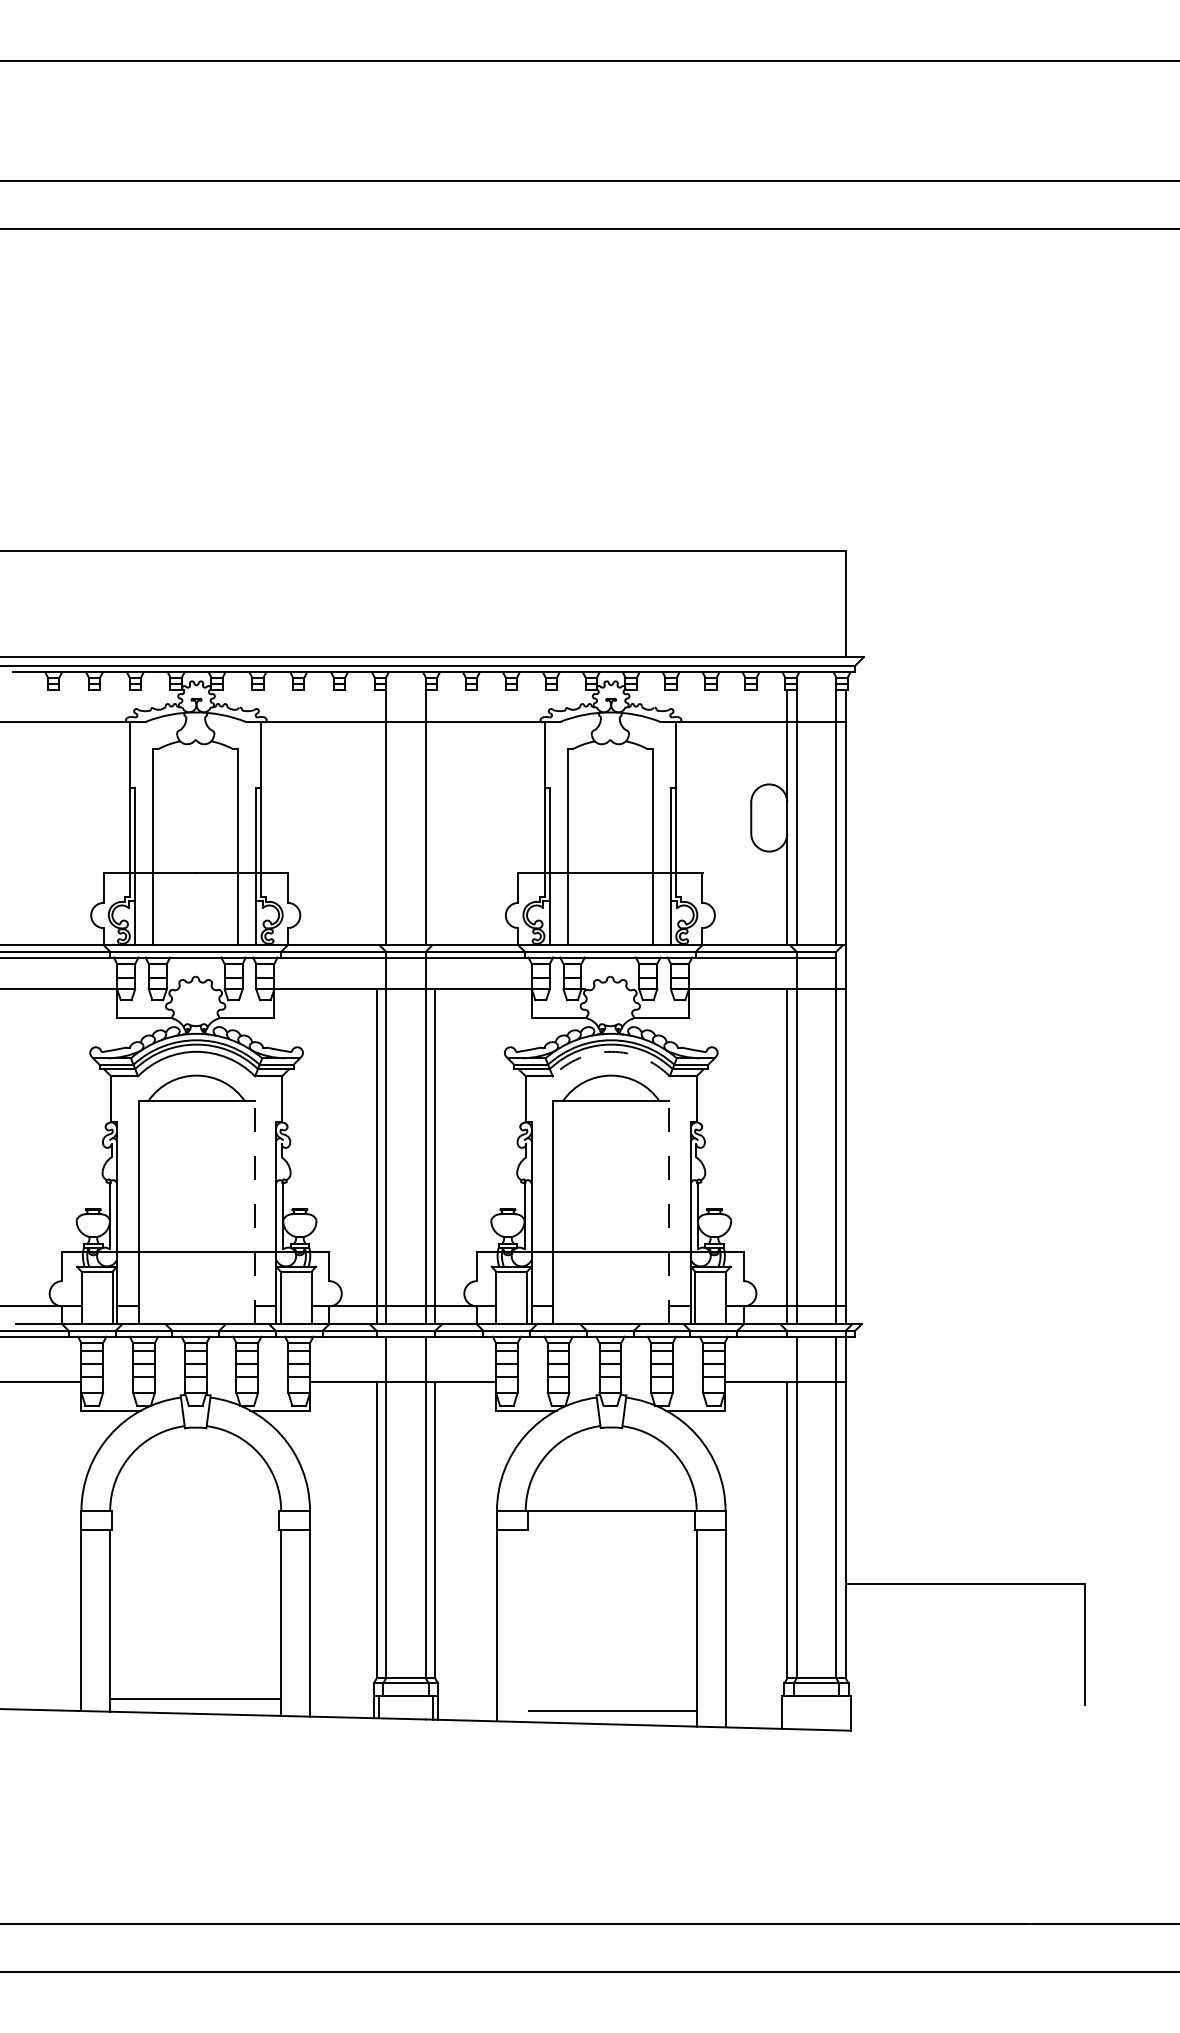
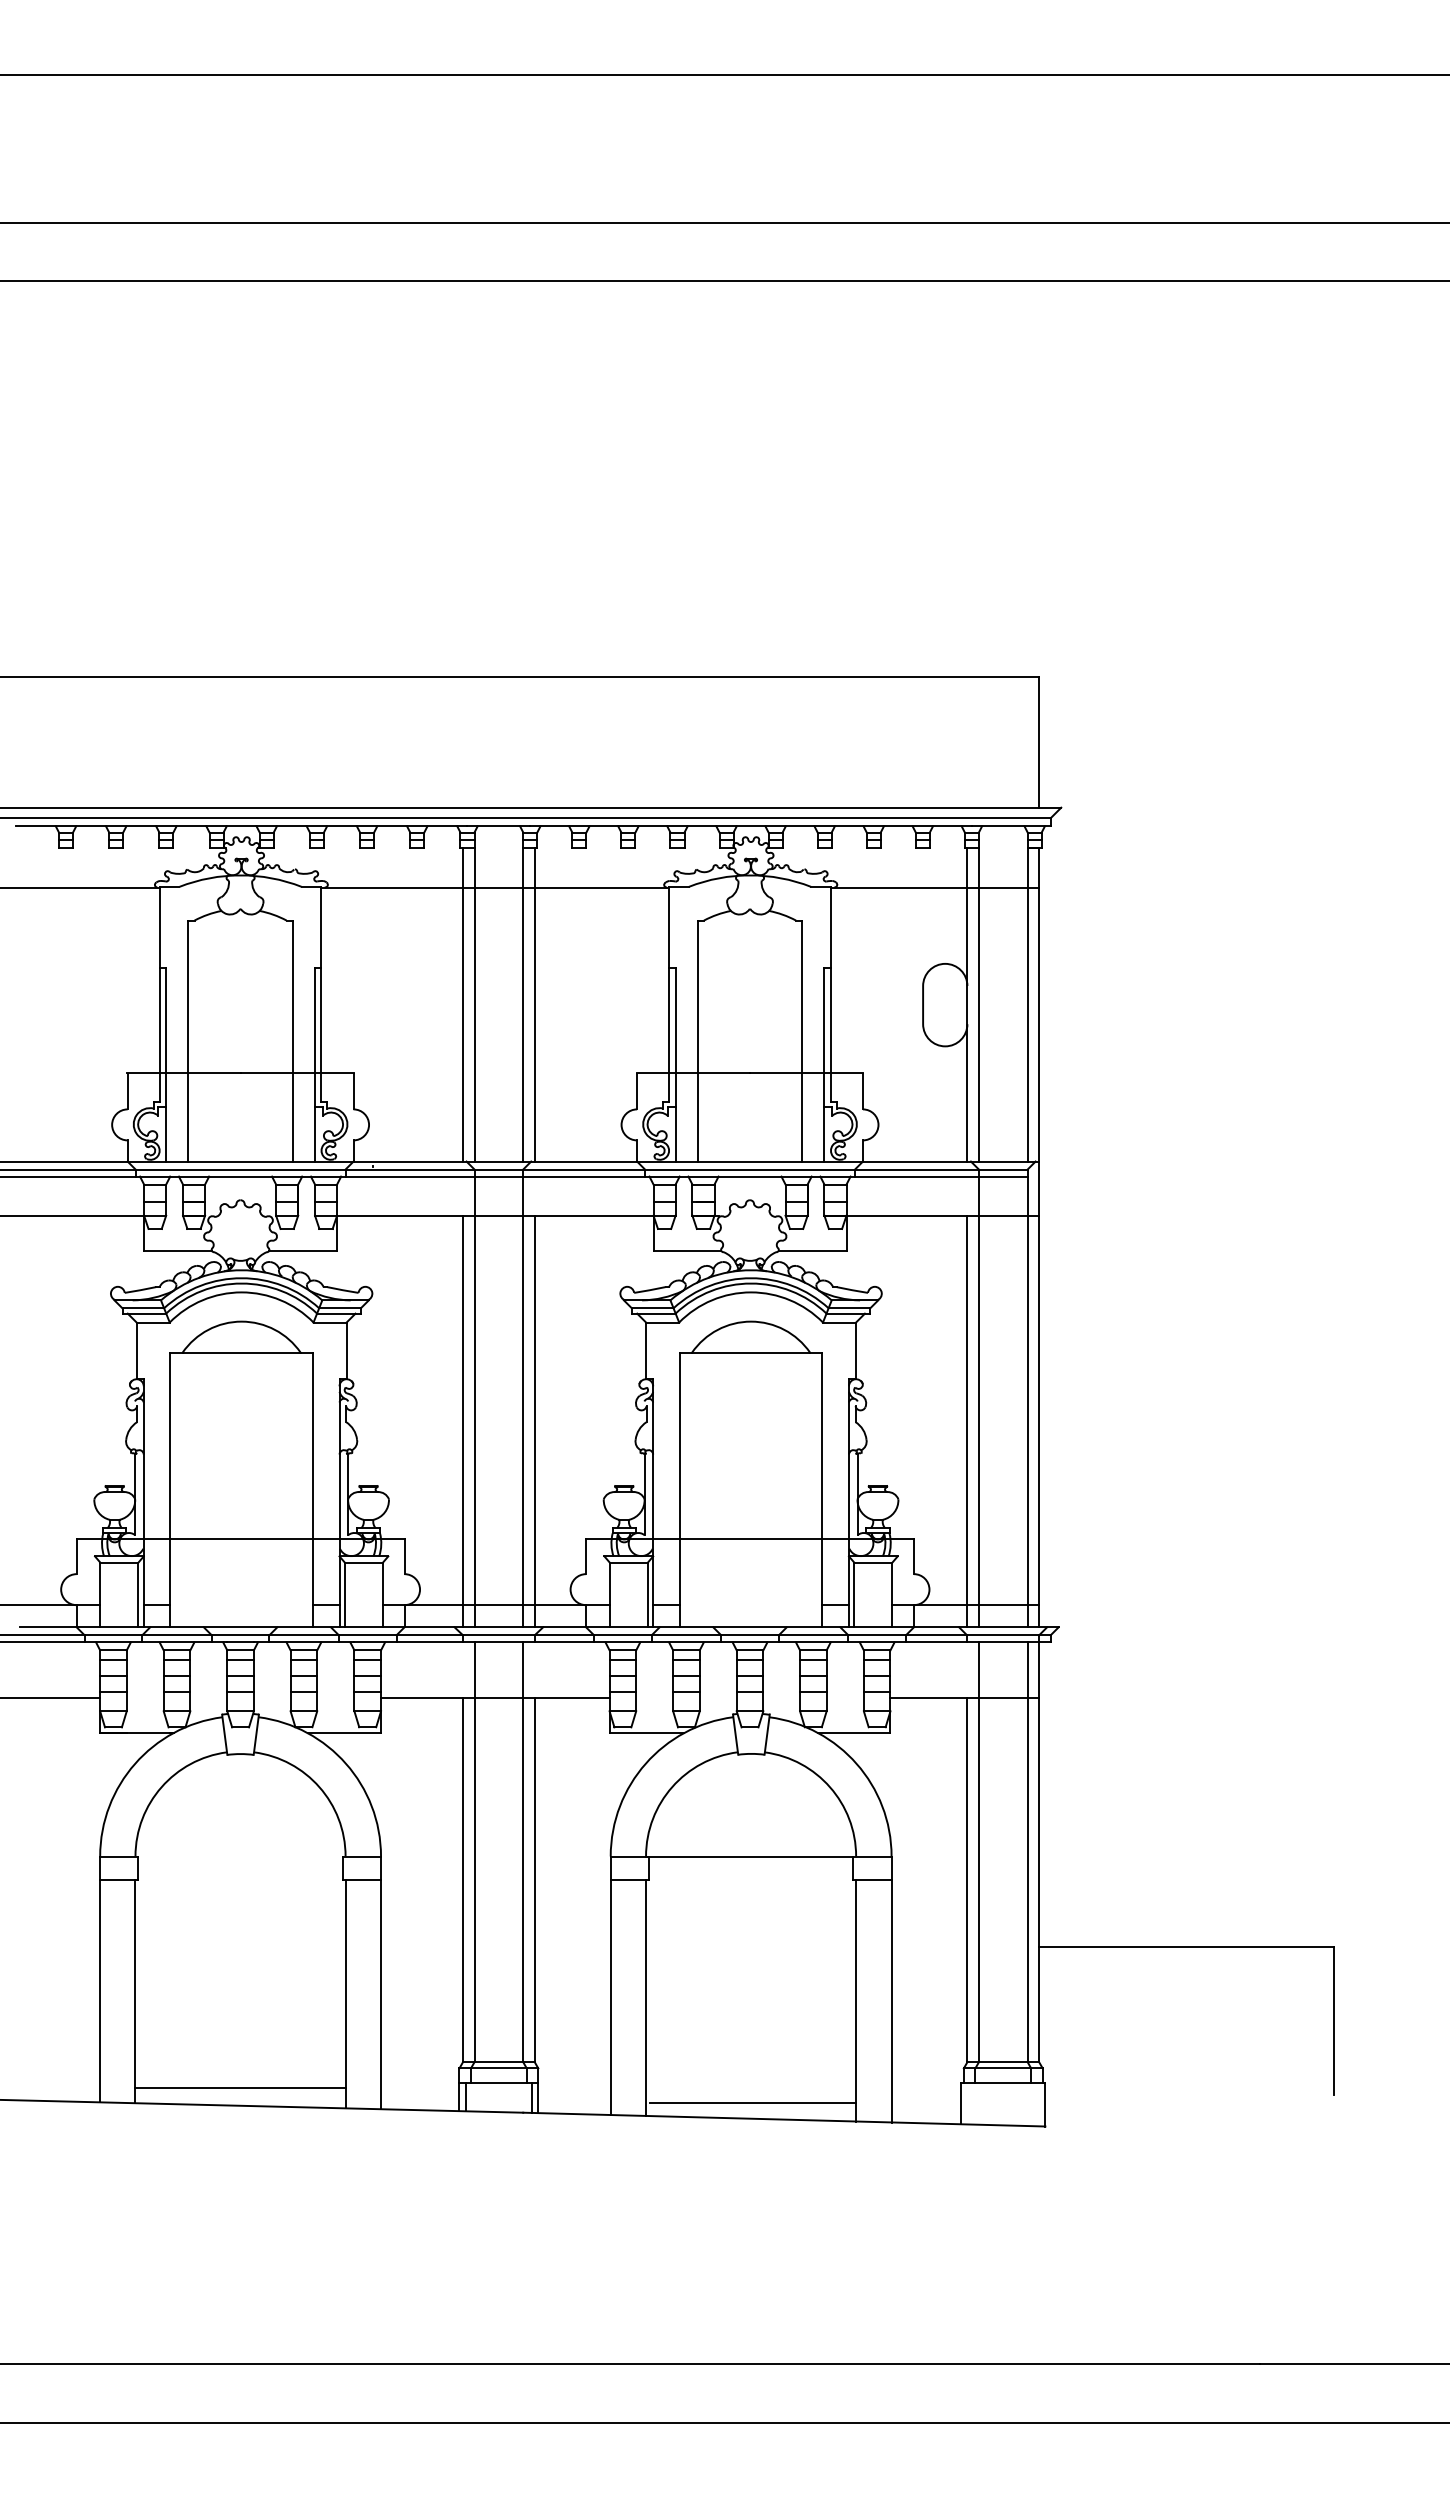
line: (377, 817) -> (463, 1004), added
line: (434, 817) -> (534, 1004), added
arc: (611, 1051) -> (751, 1292), dashed -> solid
line: (254, 1212) -> (312, 1489), dashed -> solid
line: (669, 1212) -> (822, 1489), dashed -> solid
line: (526, 1625) -> (646, 1997), added

